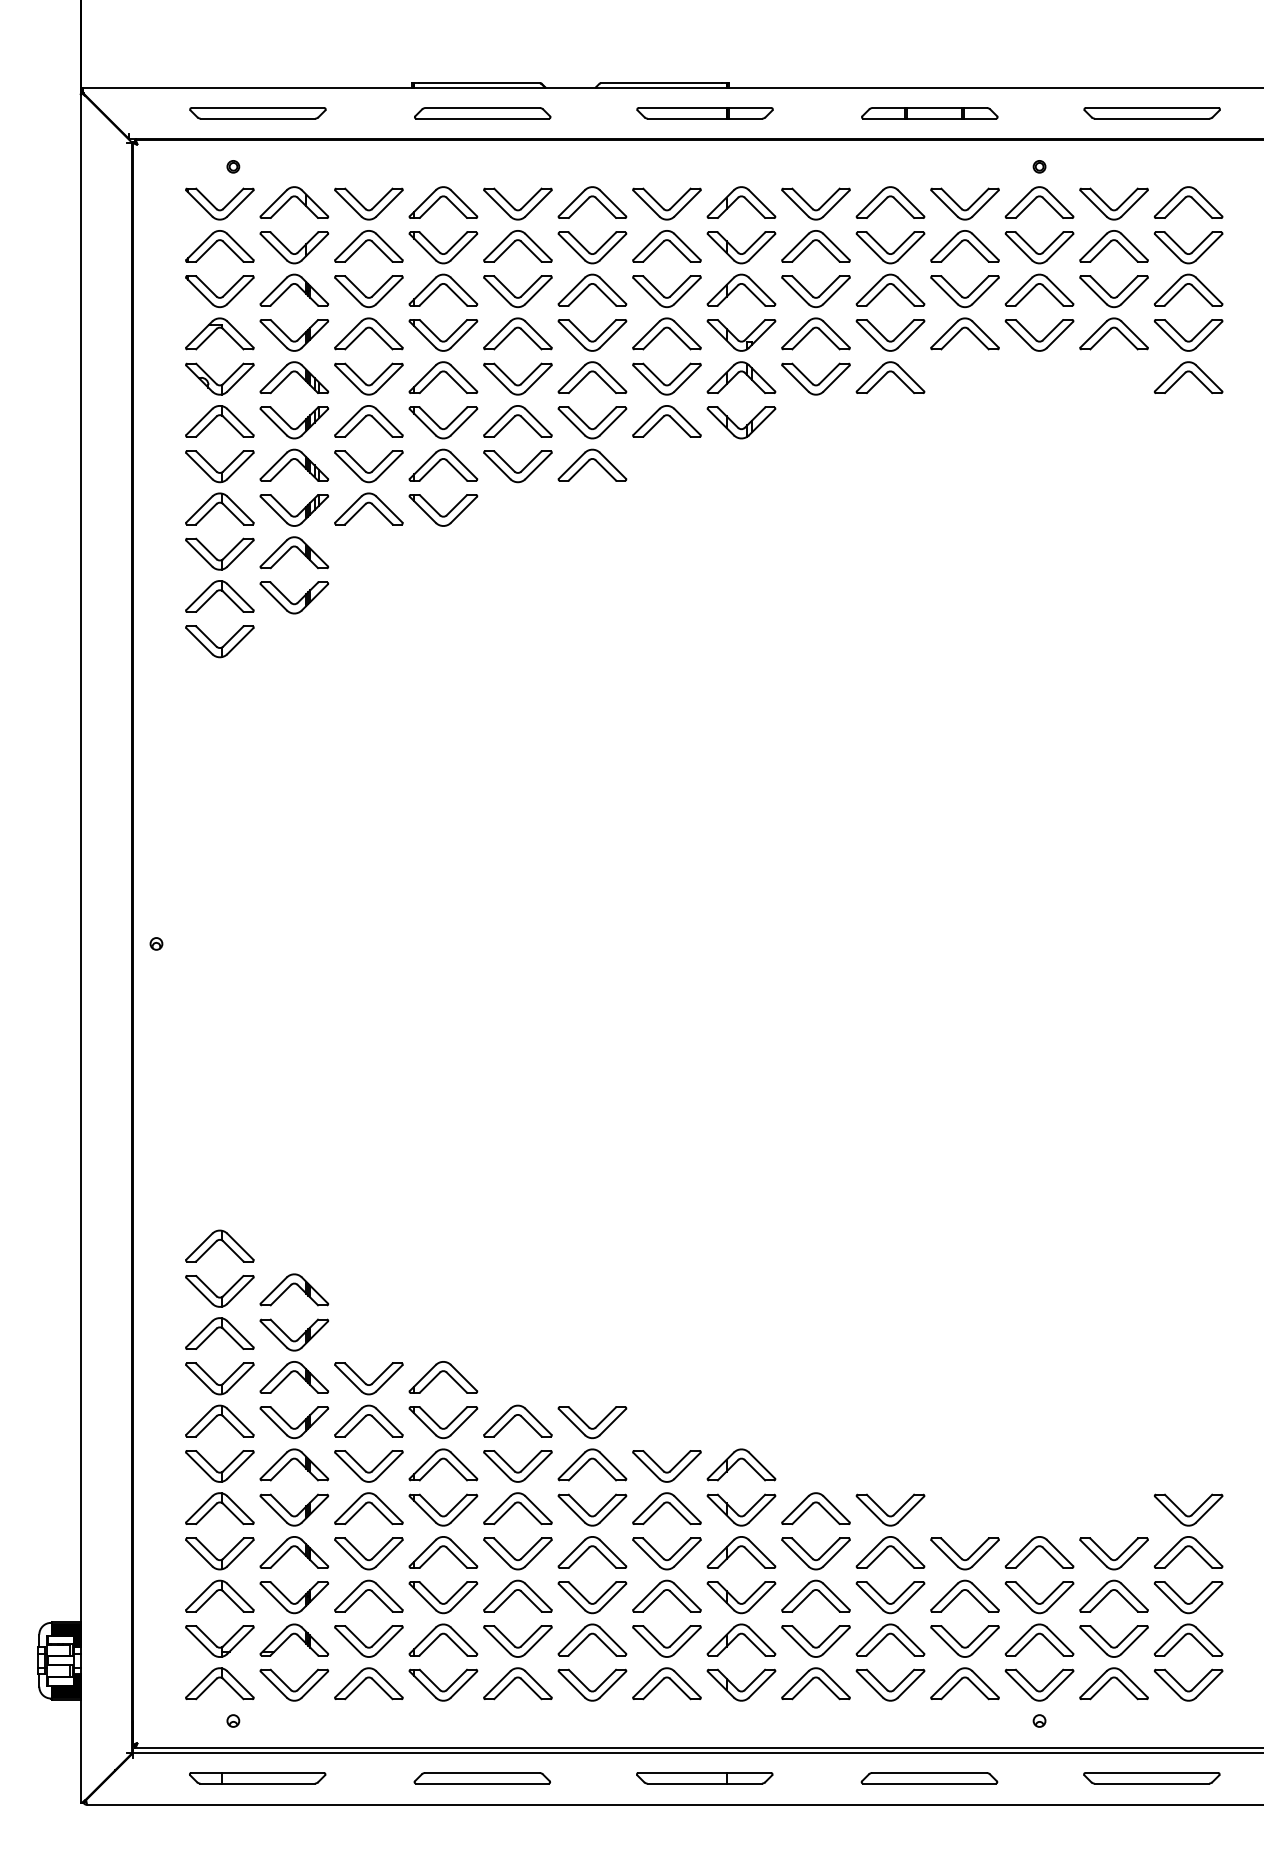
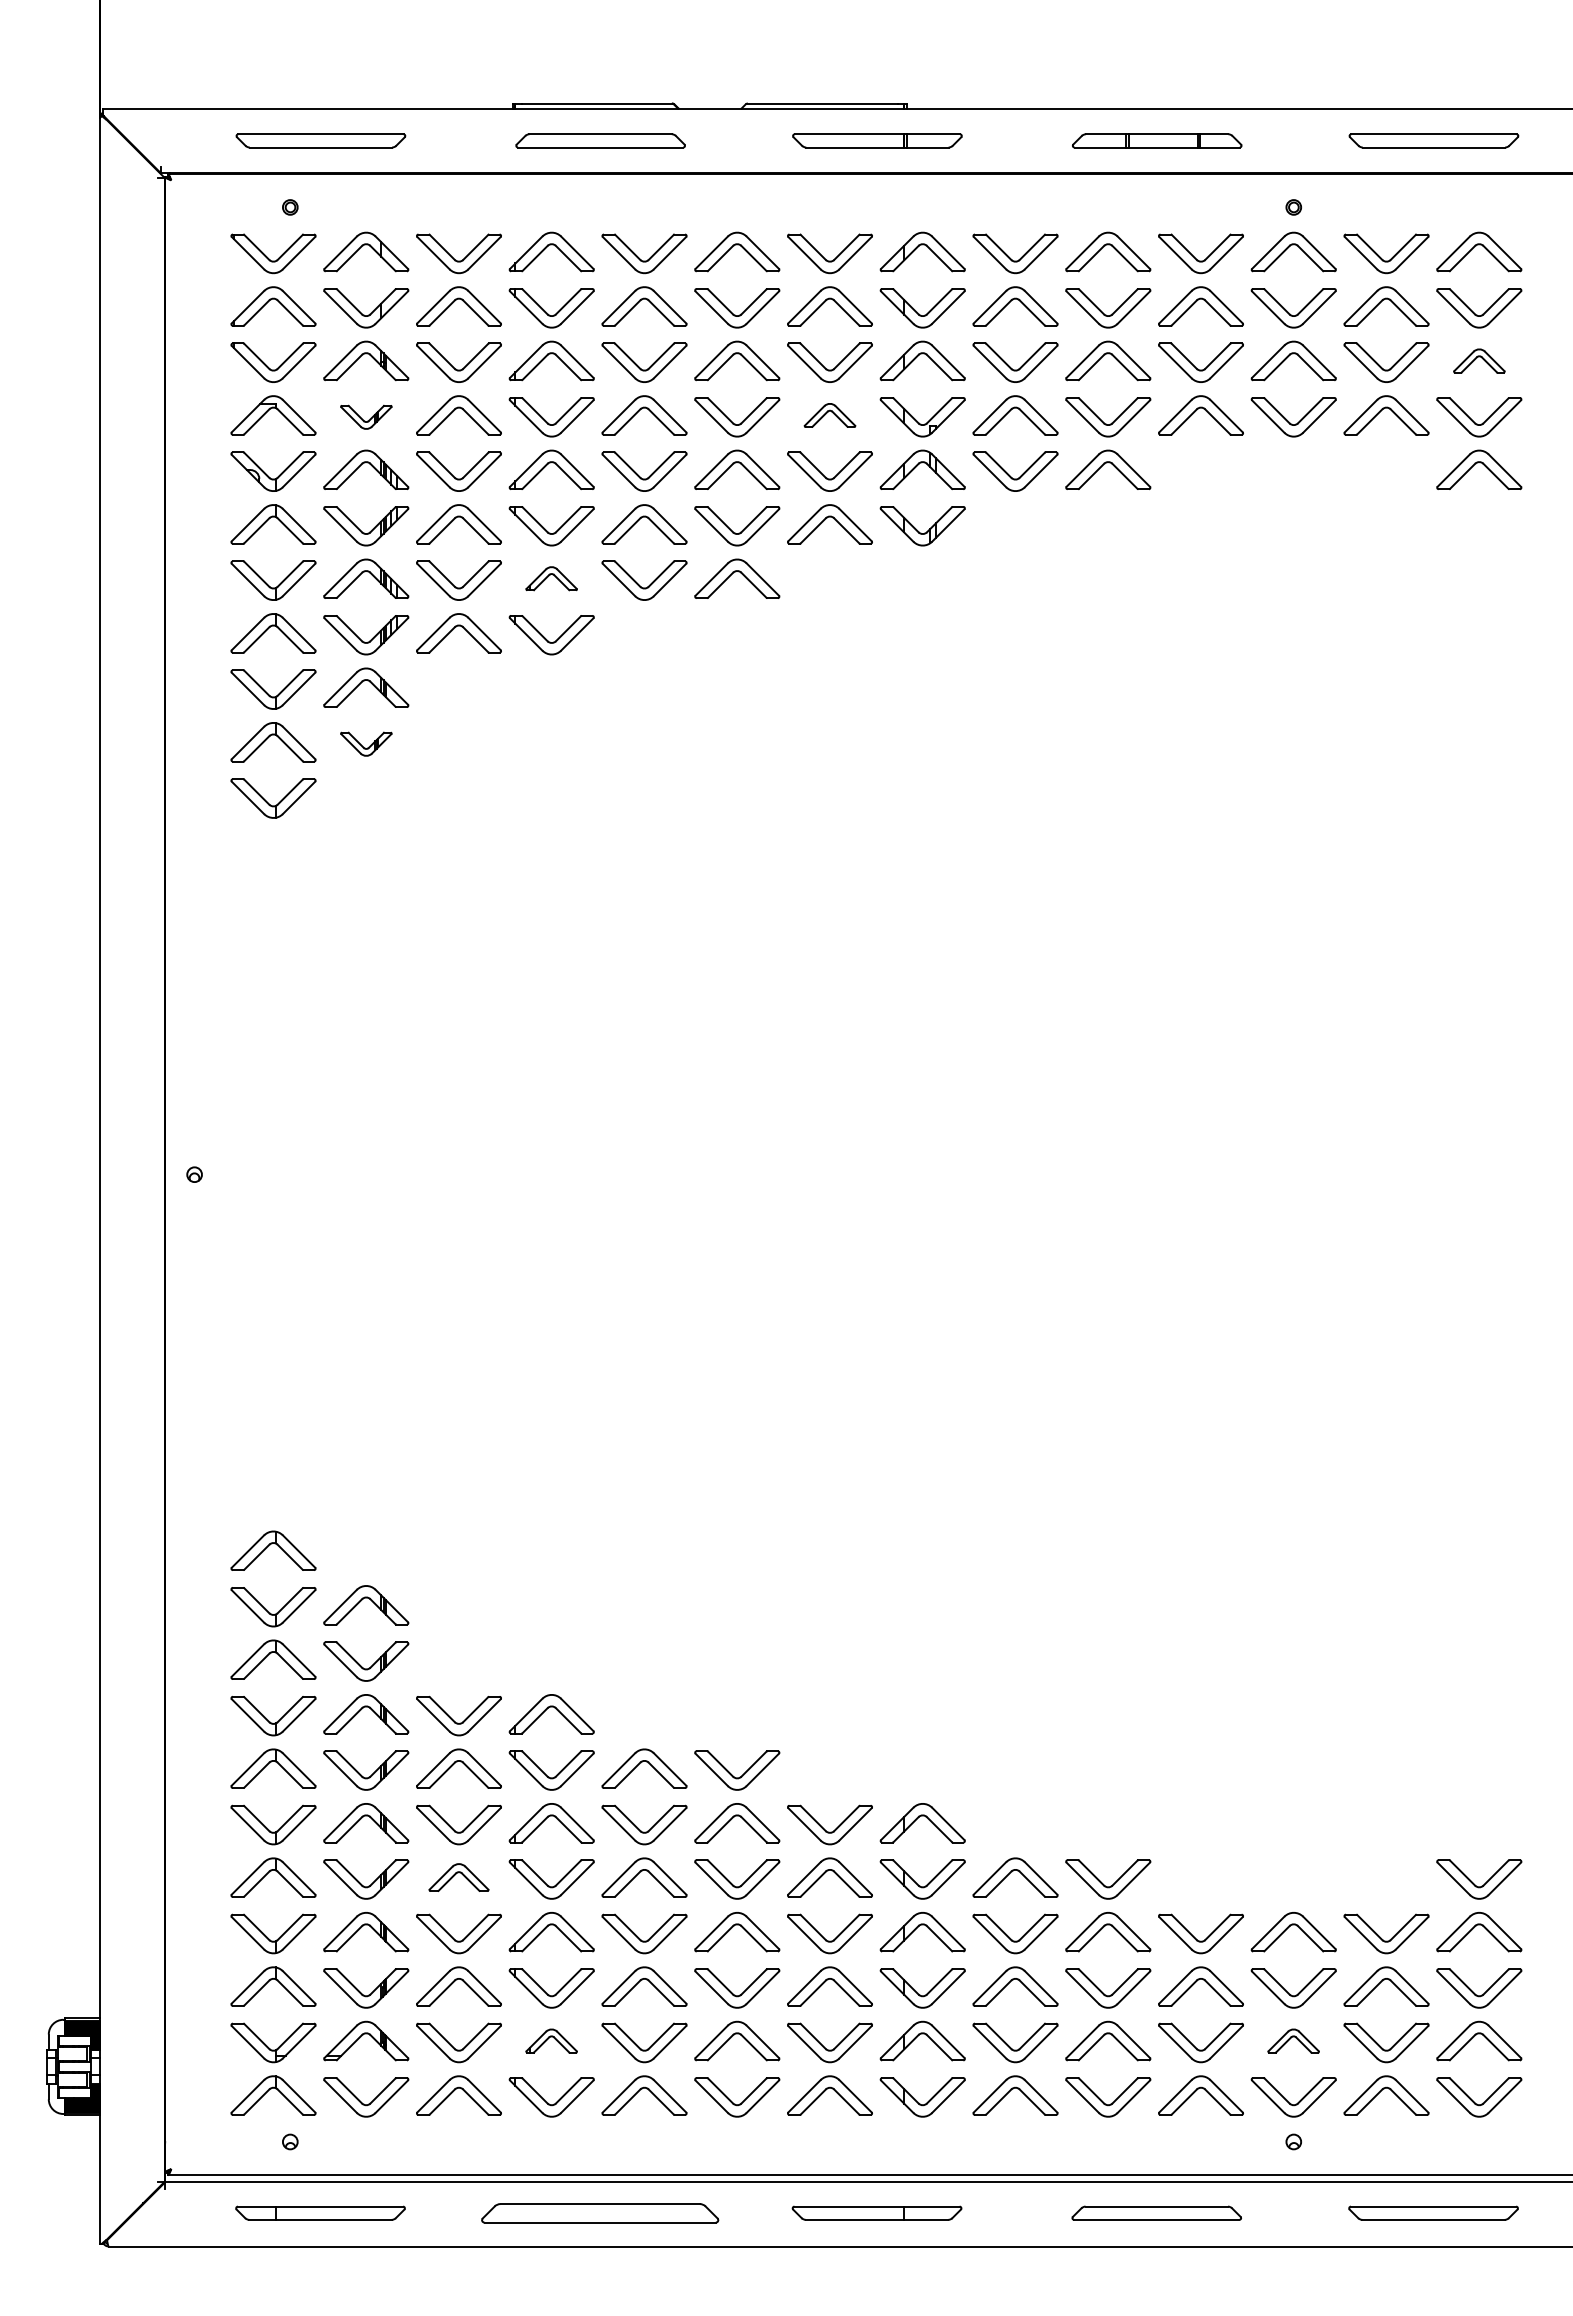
part: (1188, 289) -> (1479, 360), size x0.6
part: (666, 333) -> (829, 415), size x0.6
part: (294, 335) -> (366, 417), size x0.6
part: (443, 464) -> (551, 578), size x0.6
part: (294, 598) -> (366, 744), size x0.6
part: (368, 1508) -> (458, 1877), size x0.7
part: (443, 1639) -> (551, 2040), size x0.6
part: (1039, 1639) -> (1293, 2040), size x0.6
part: (482, 1777) -> (600, 2212), size x1.4

